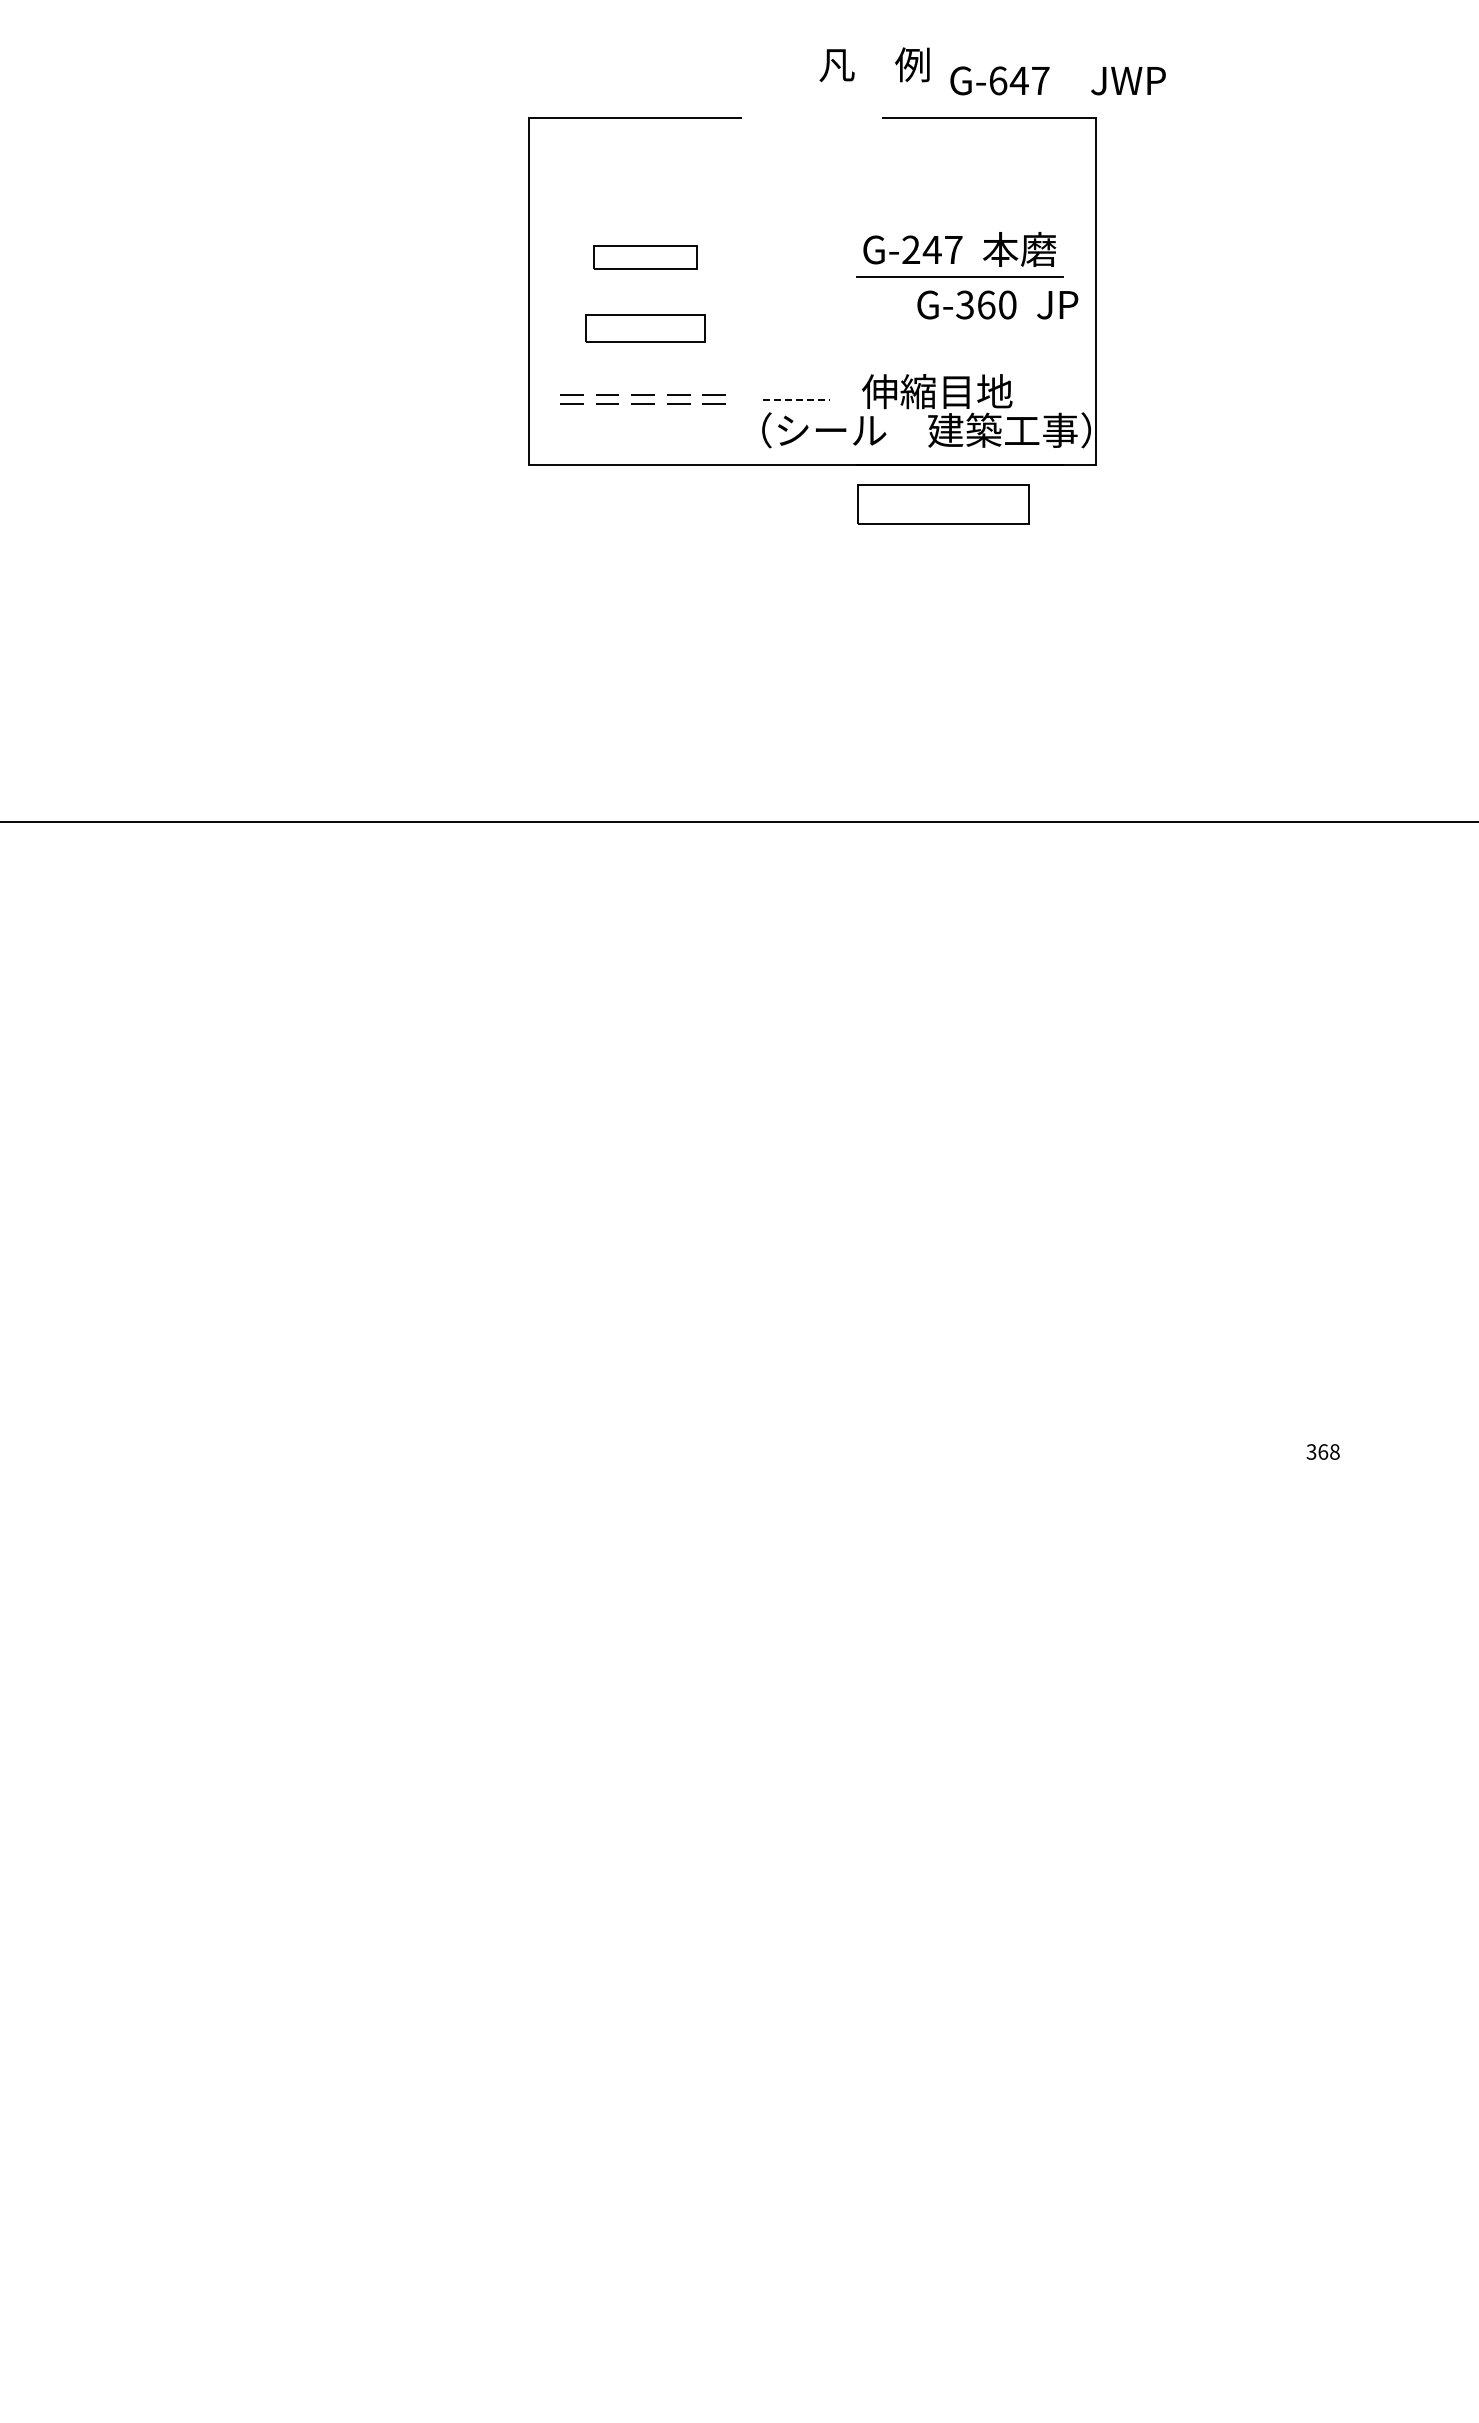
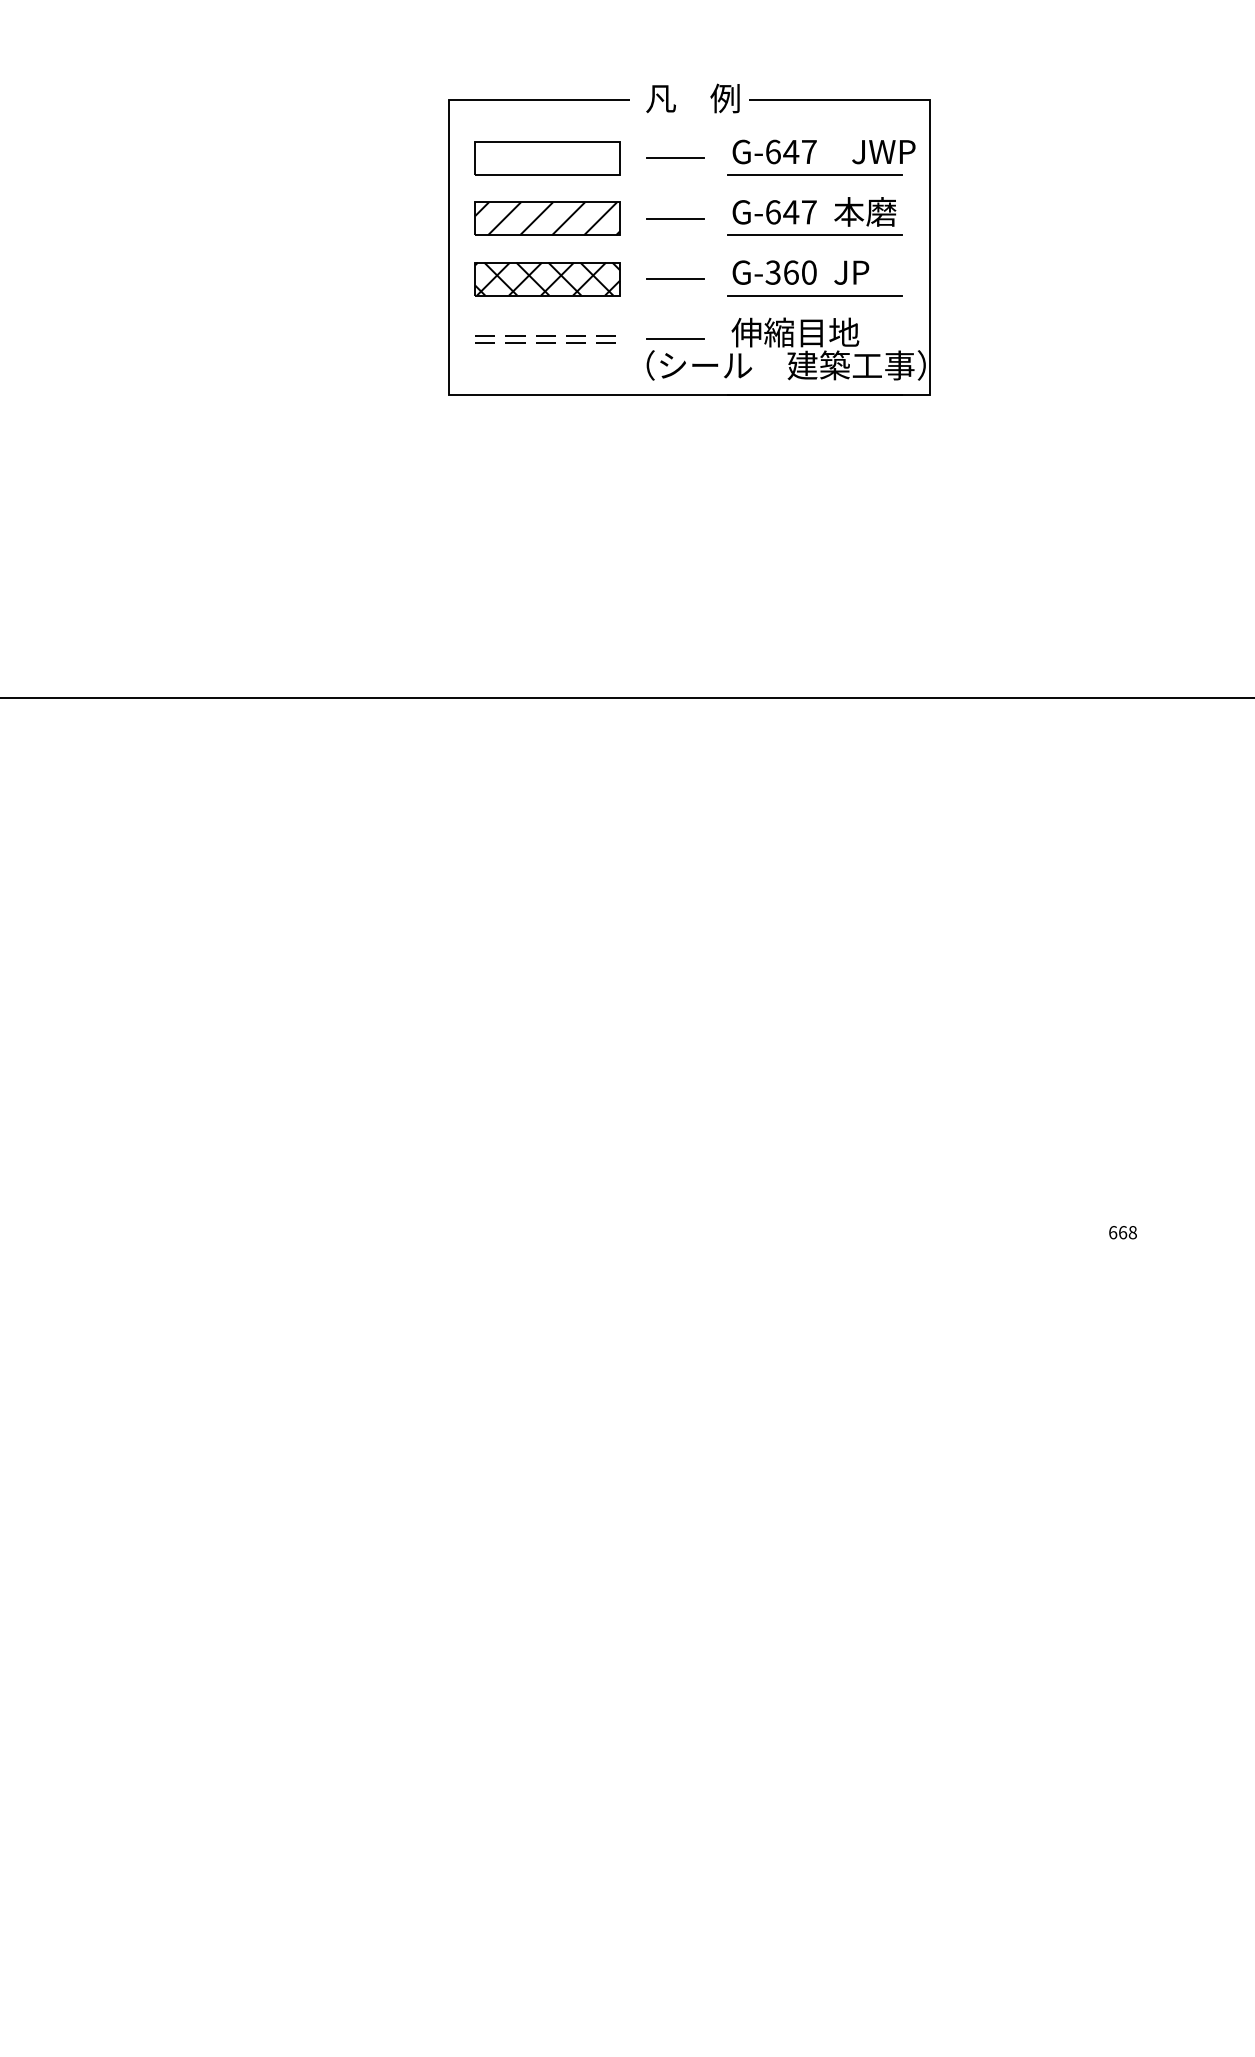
text: (874, 64) -> (692, 98), moved
text: (1057, 80) -> (823, 151), moved
line: (796, 186) -> (675, 158), added
line: (960, 205) -> (815, 174), added
text: (911, 249) -> (773, 211), G-247 -> G-647
part: (645, 257) -> (547, 218), size x1.67
line: (796, 257) -> (675, 218), added
text: (997, 304) -> (800, 272), moved
part: (645, 328) -> (547, 279), size x1.43
line: (796, 328) -> (675, 279), added
line: (959, 347) -> (814, 295), added
line: (796, 399) -> (675, 339), dashed -> solid
part: (943, 504) -> (547, 158), moved
text: (1311, 1451) -> (1113, 1232), 368 -> 668

